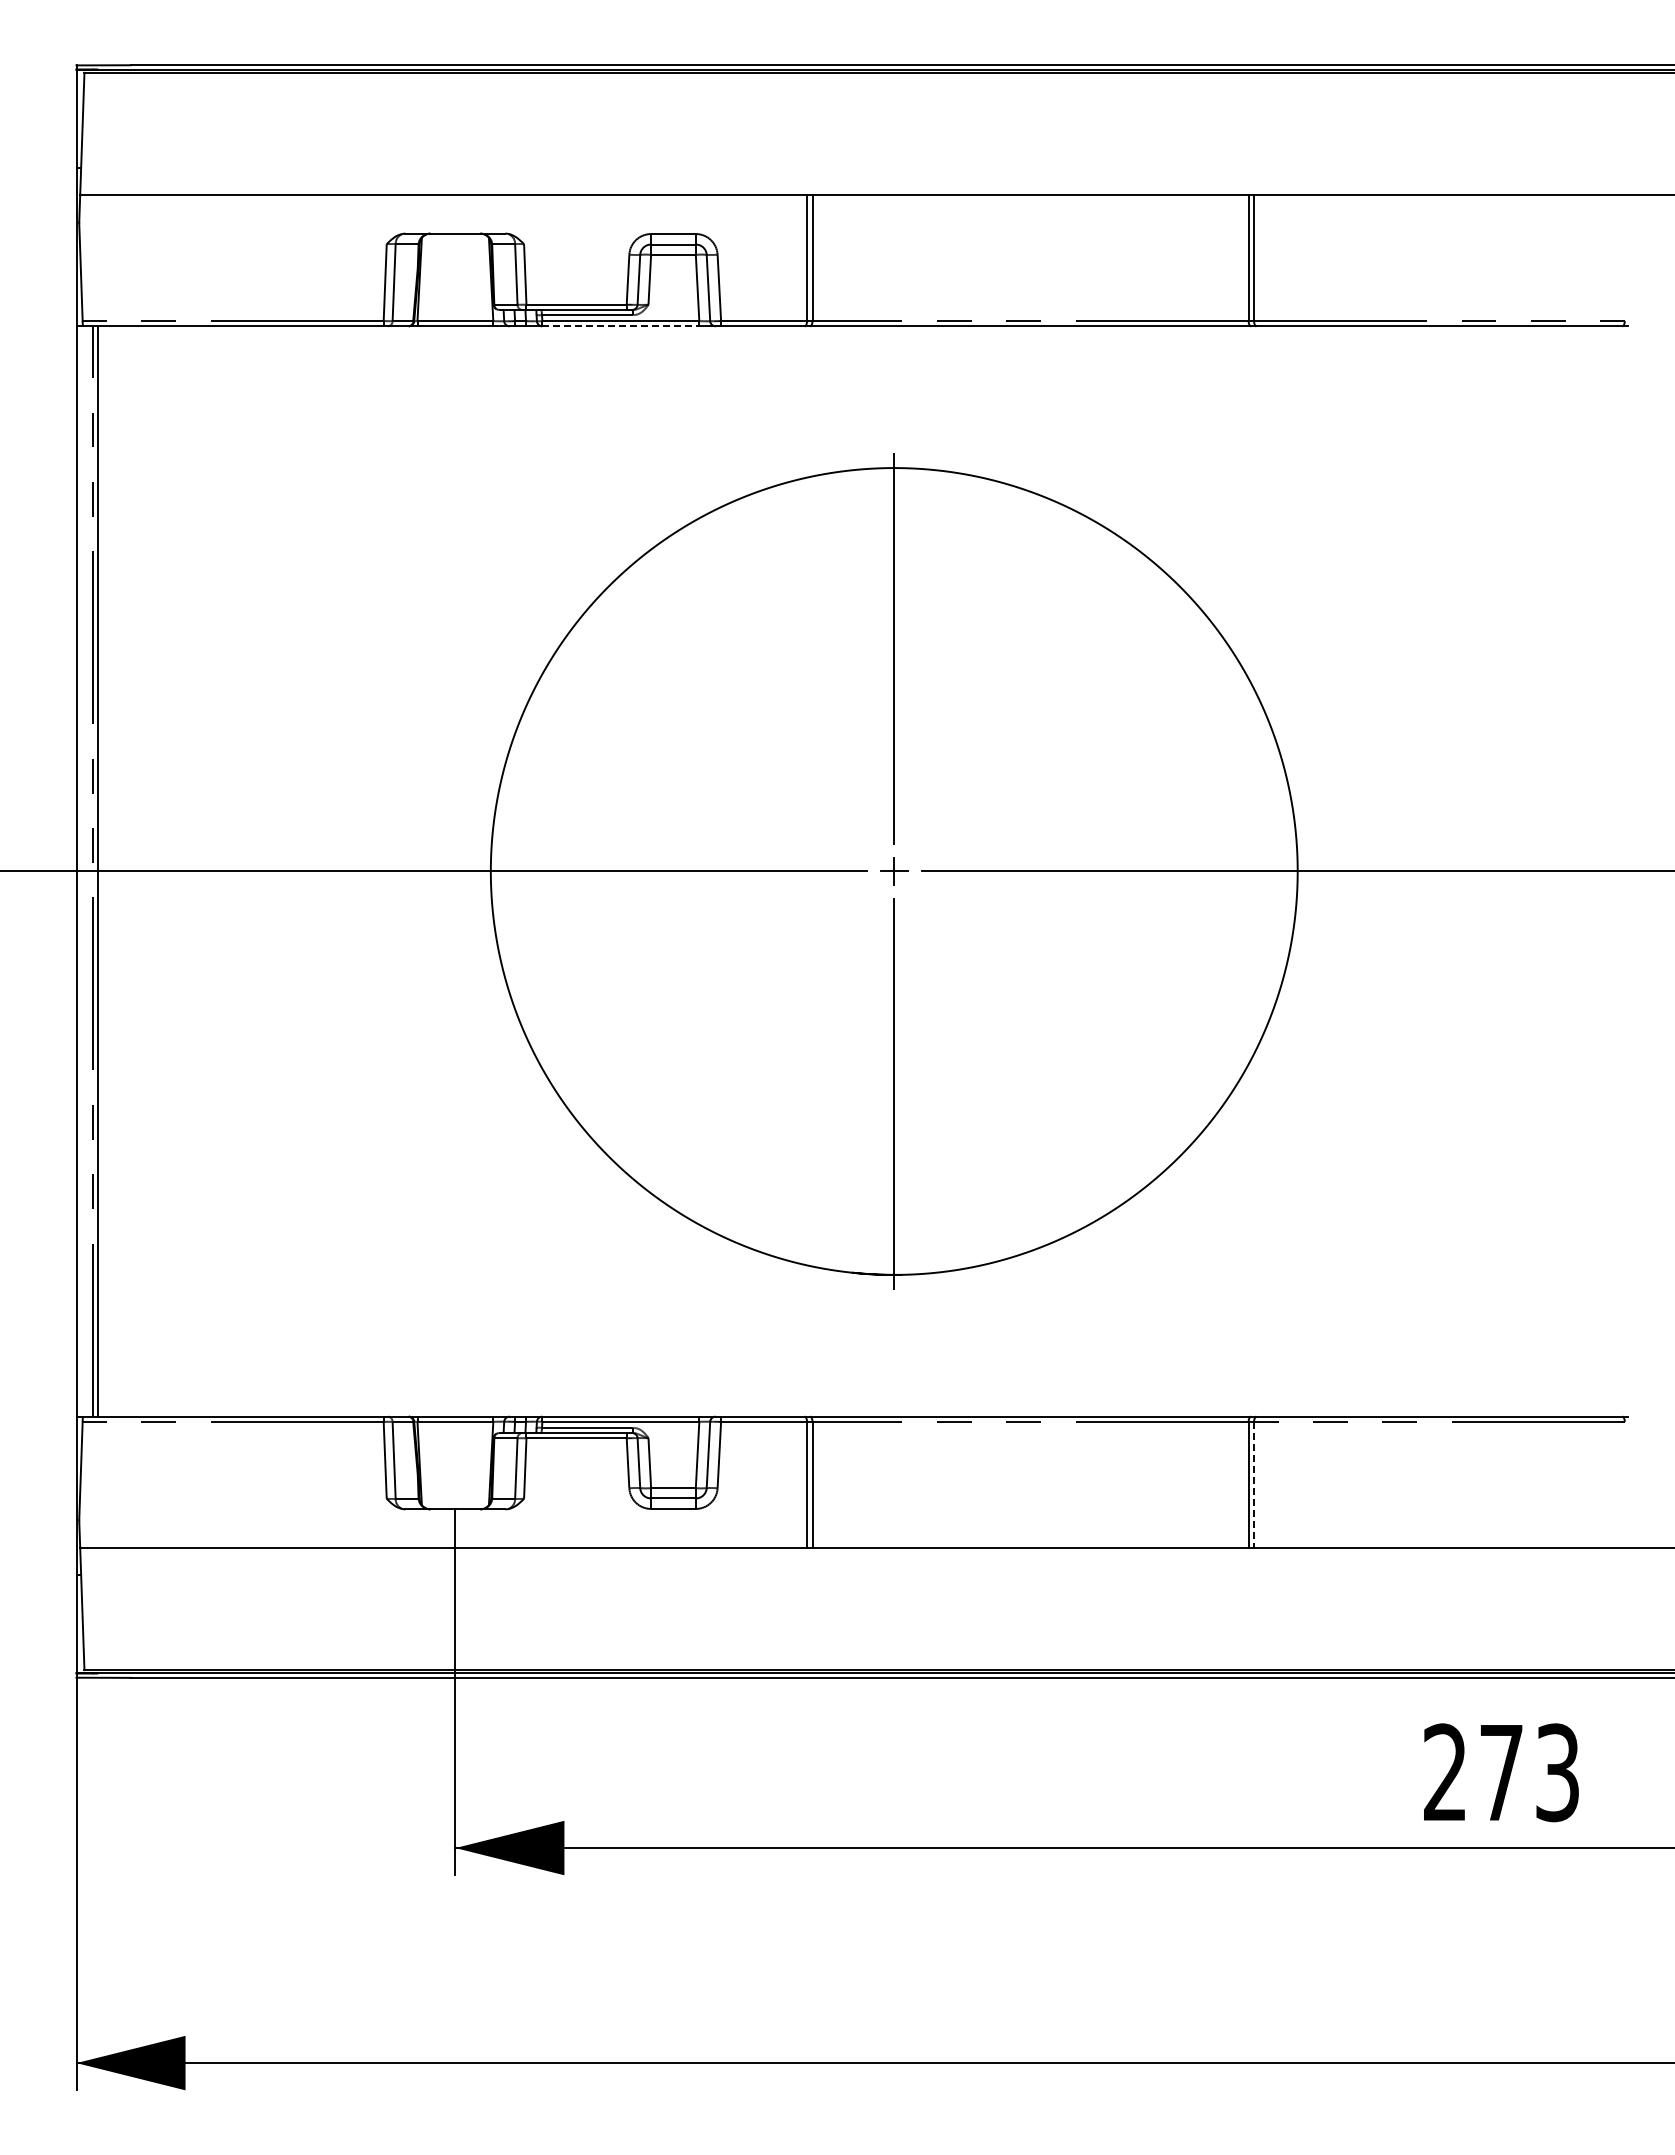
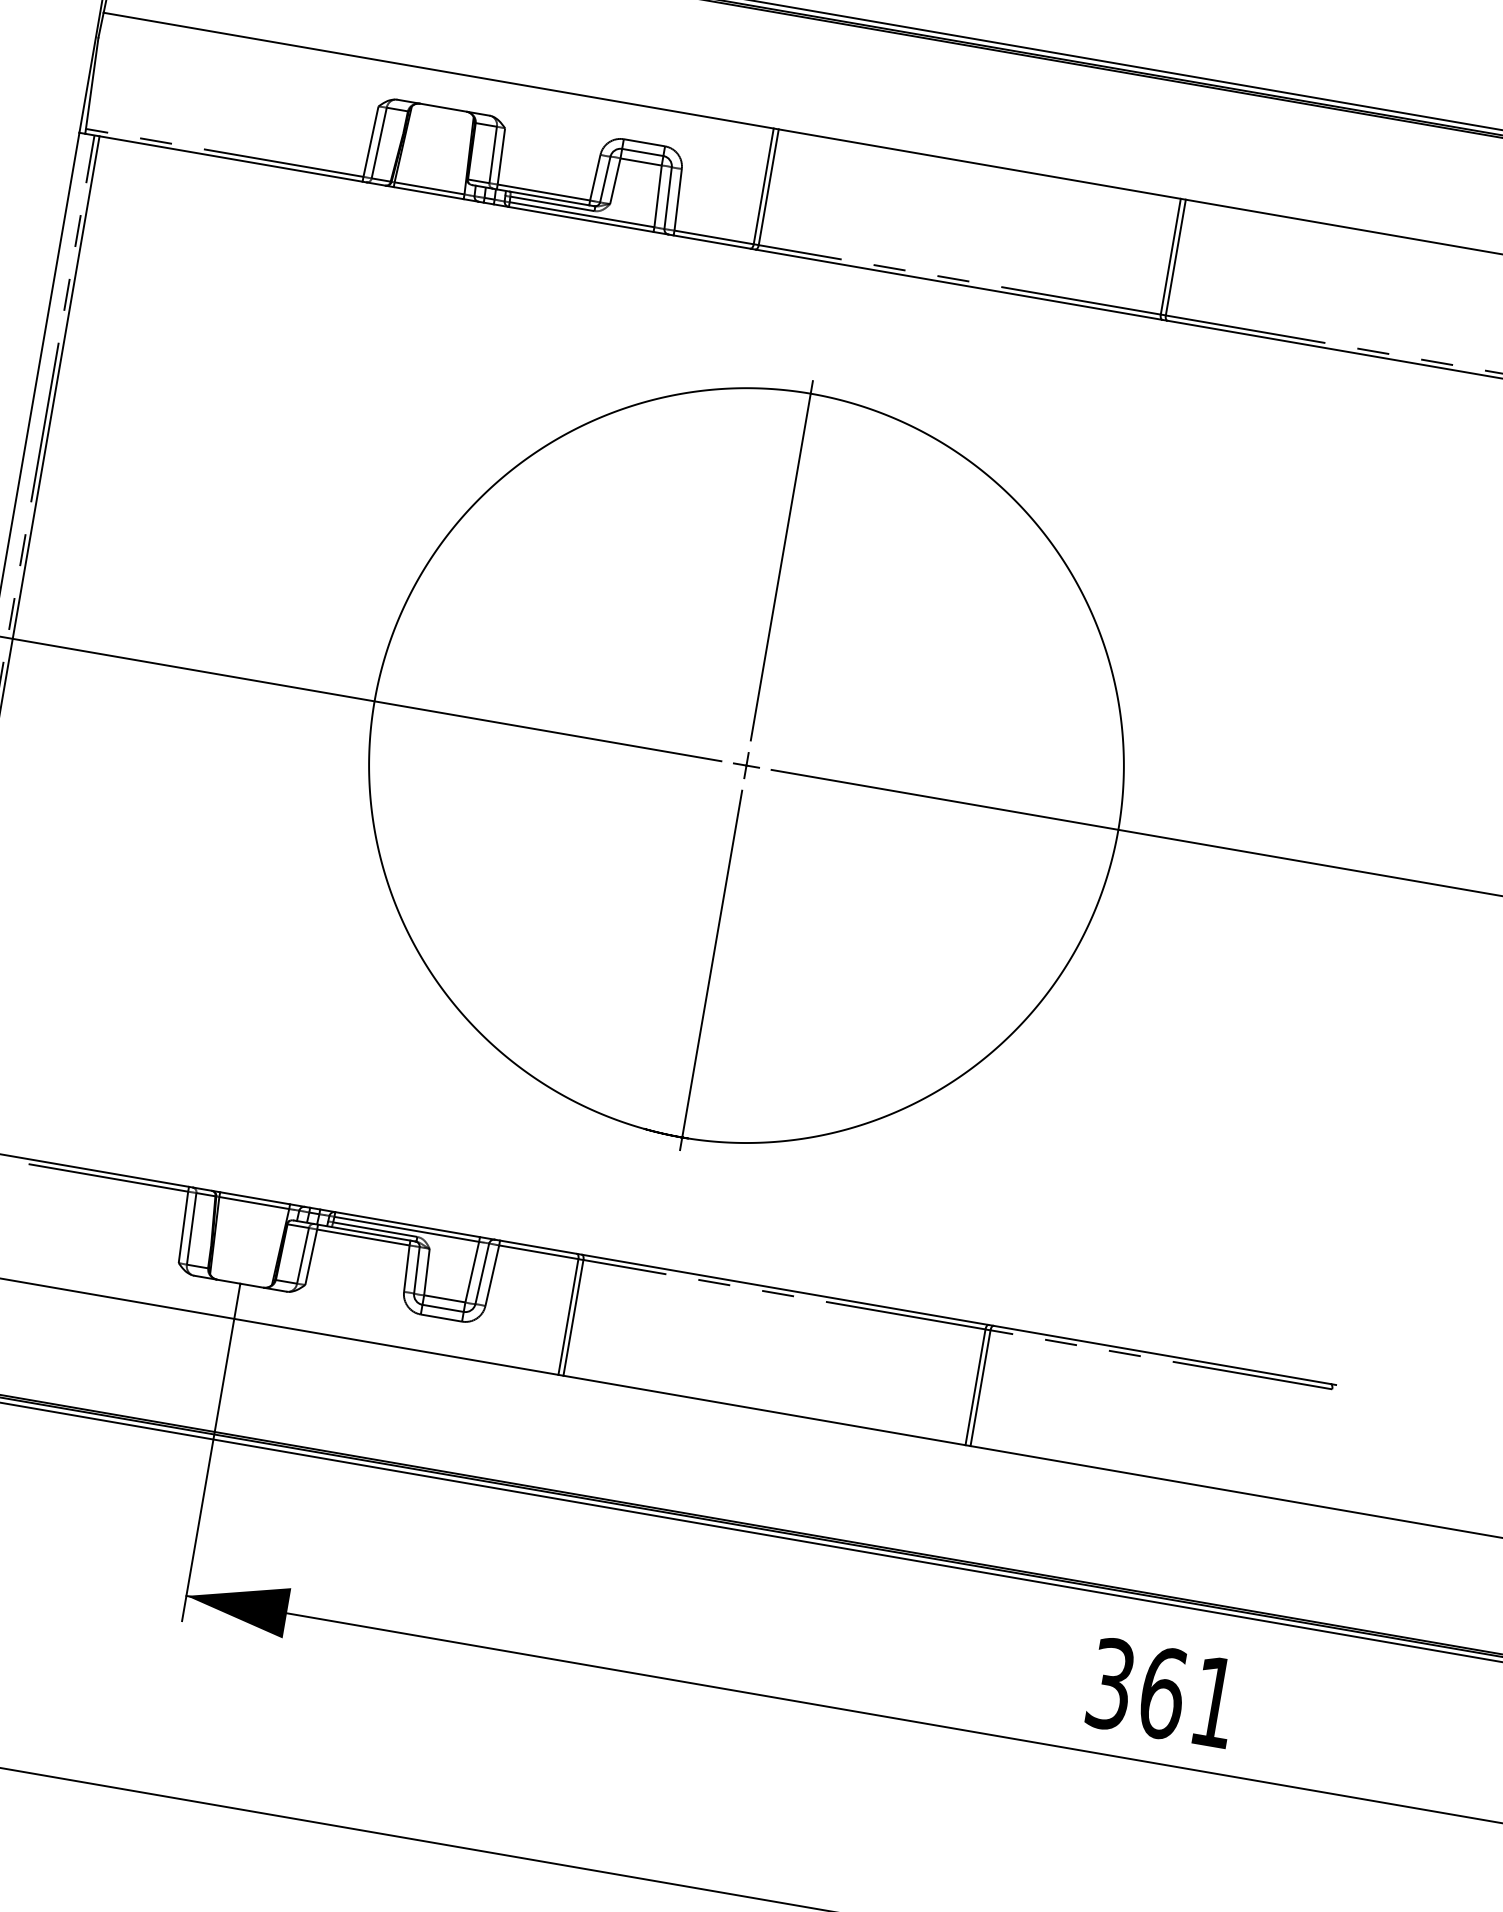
line: (621, 326) -> (581, 219), dashed -> solid
line: (1254, 1484) -> (980, 1388), dashed -> solid
text: (1501, 1772) -> (1162, 1692), 273 -> 361

